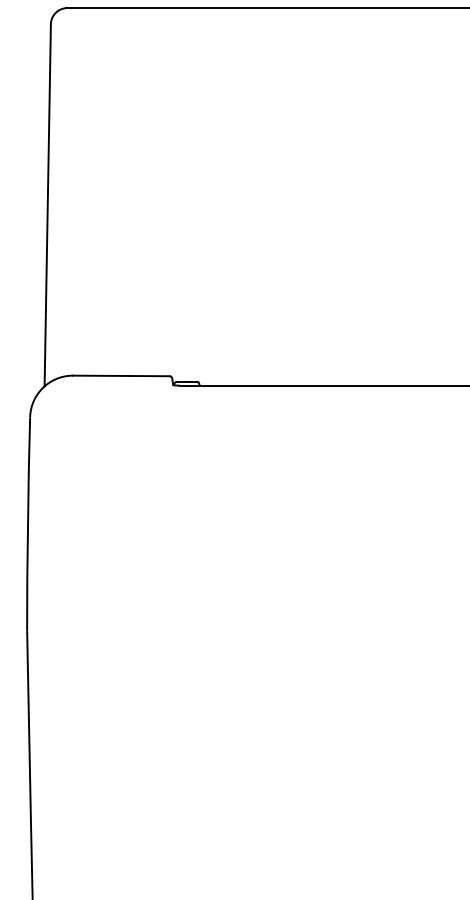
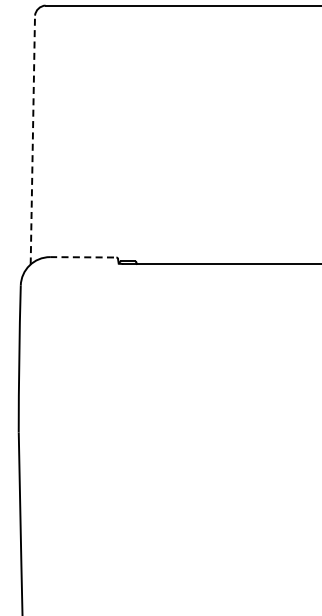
line: (47, 203) -> (32, 139), solid -> dashed
line: (121, 376) -> (83, 257), solid -> dashed

